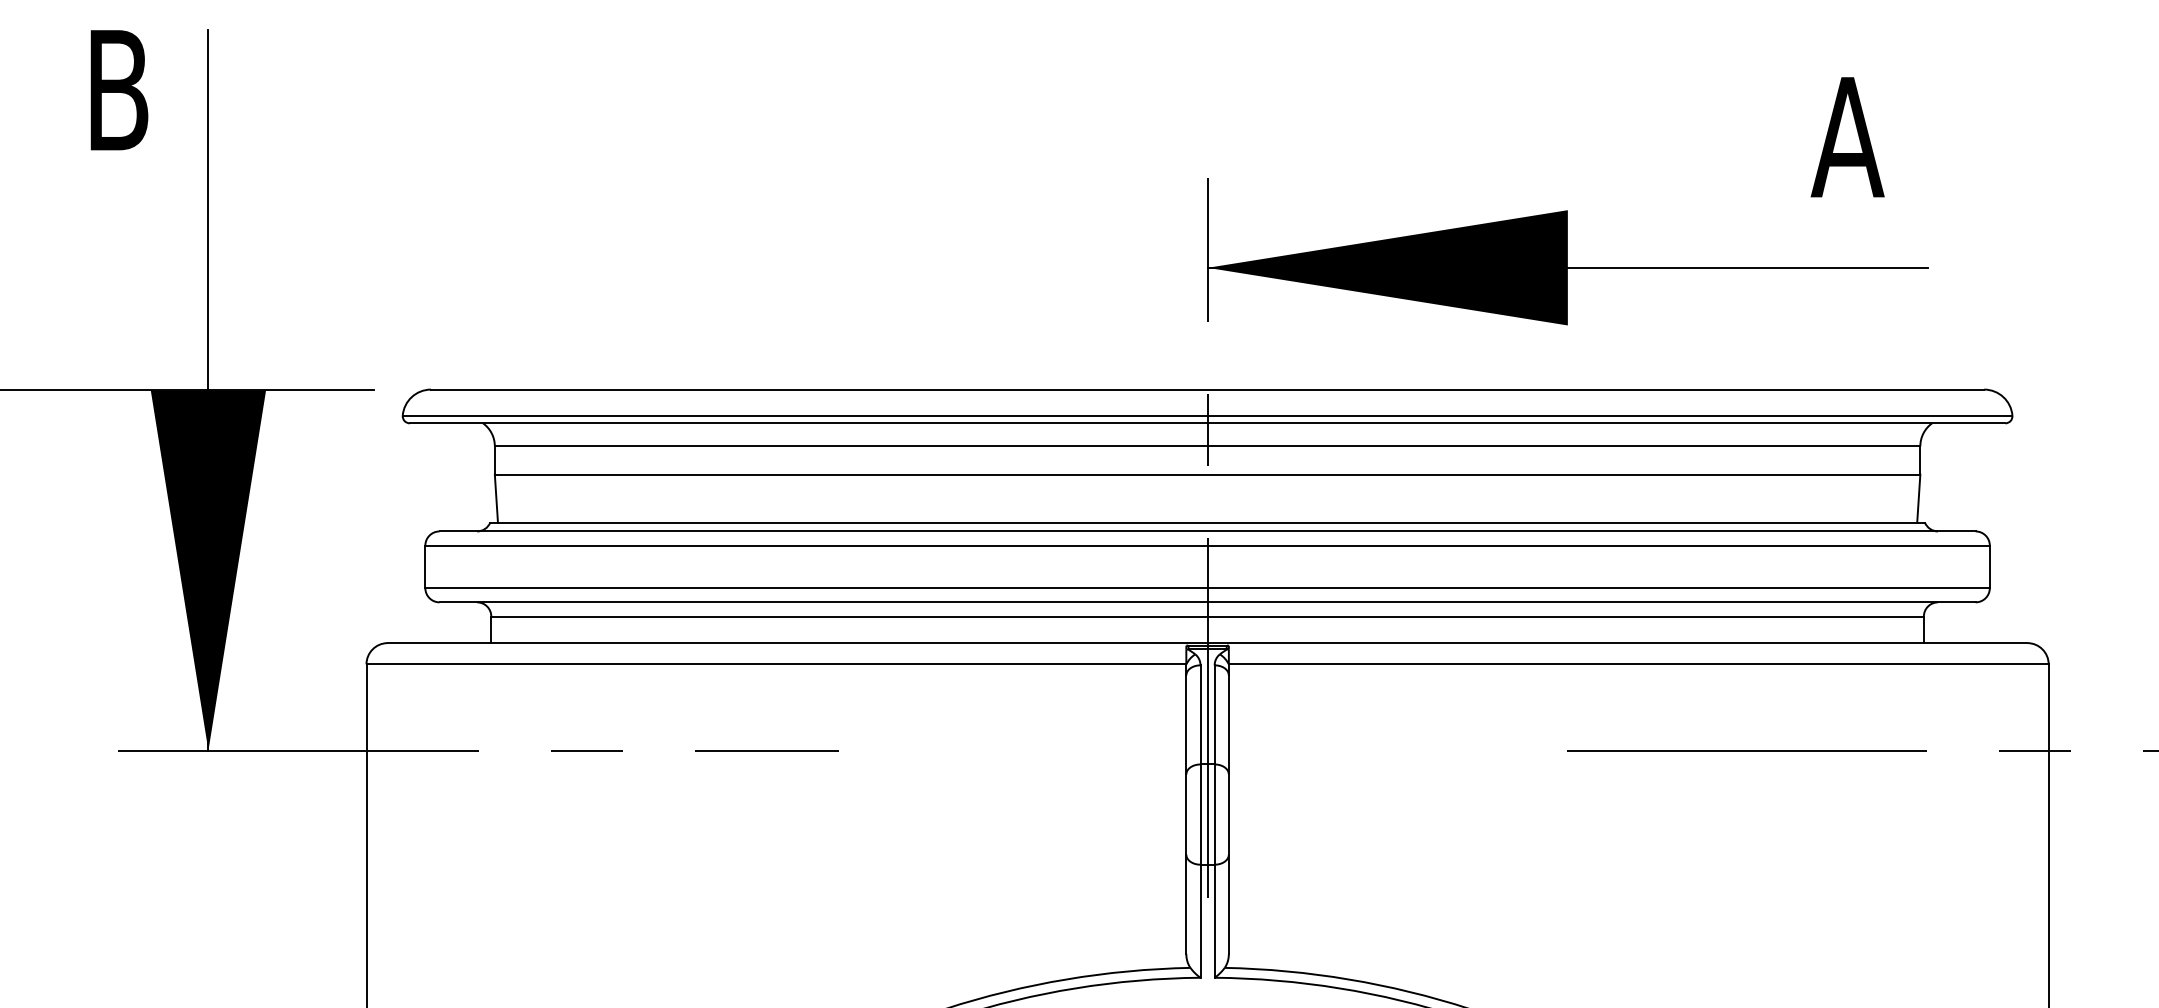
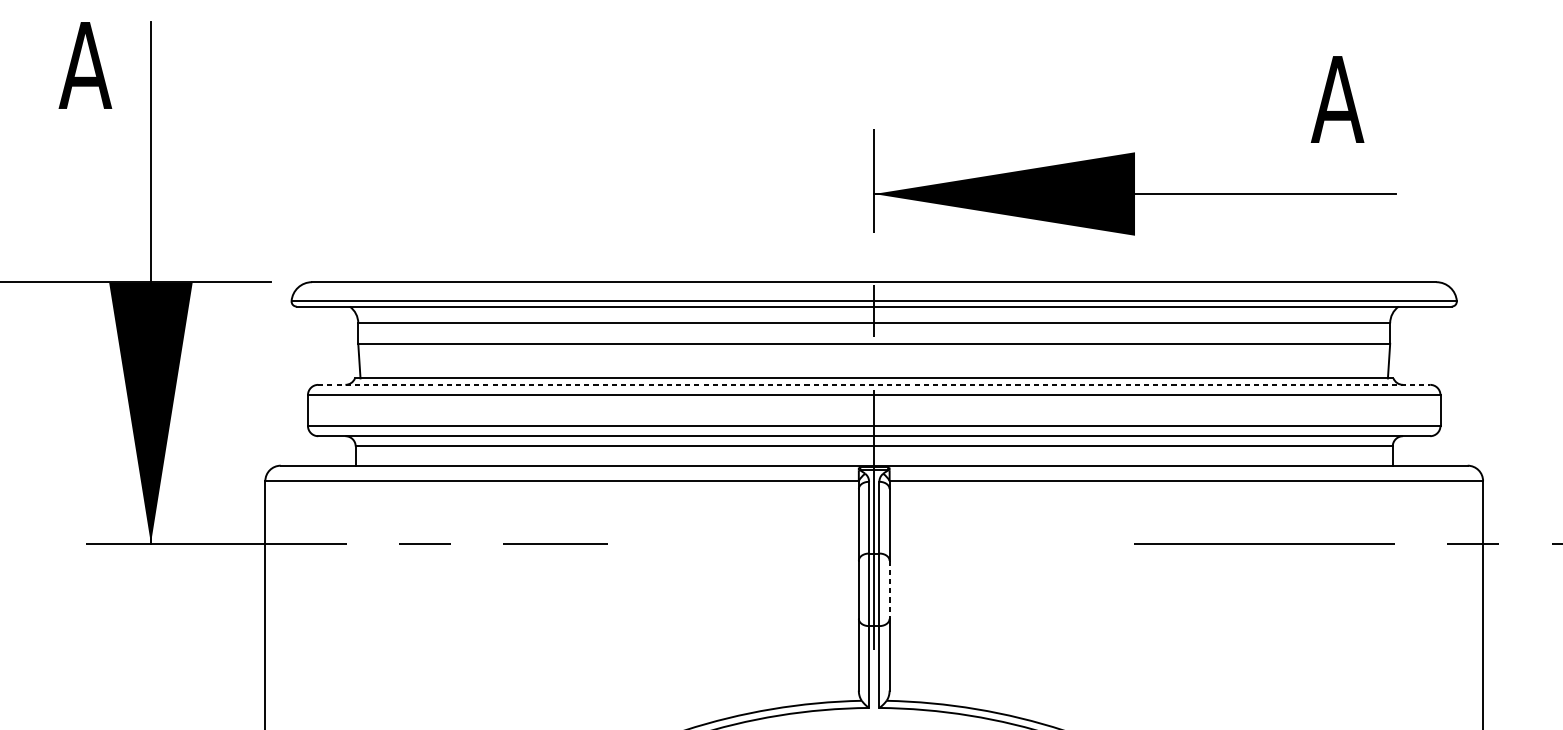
text: (117, 90) -> (85, 65), B -> A
line: (1208, 531) -> (874, 384), solid -> dashed
line: (1228, 815) -> (889, 590), solid -> dashed

